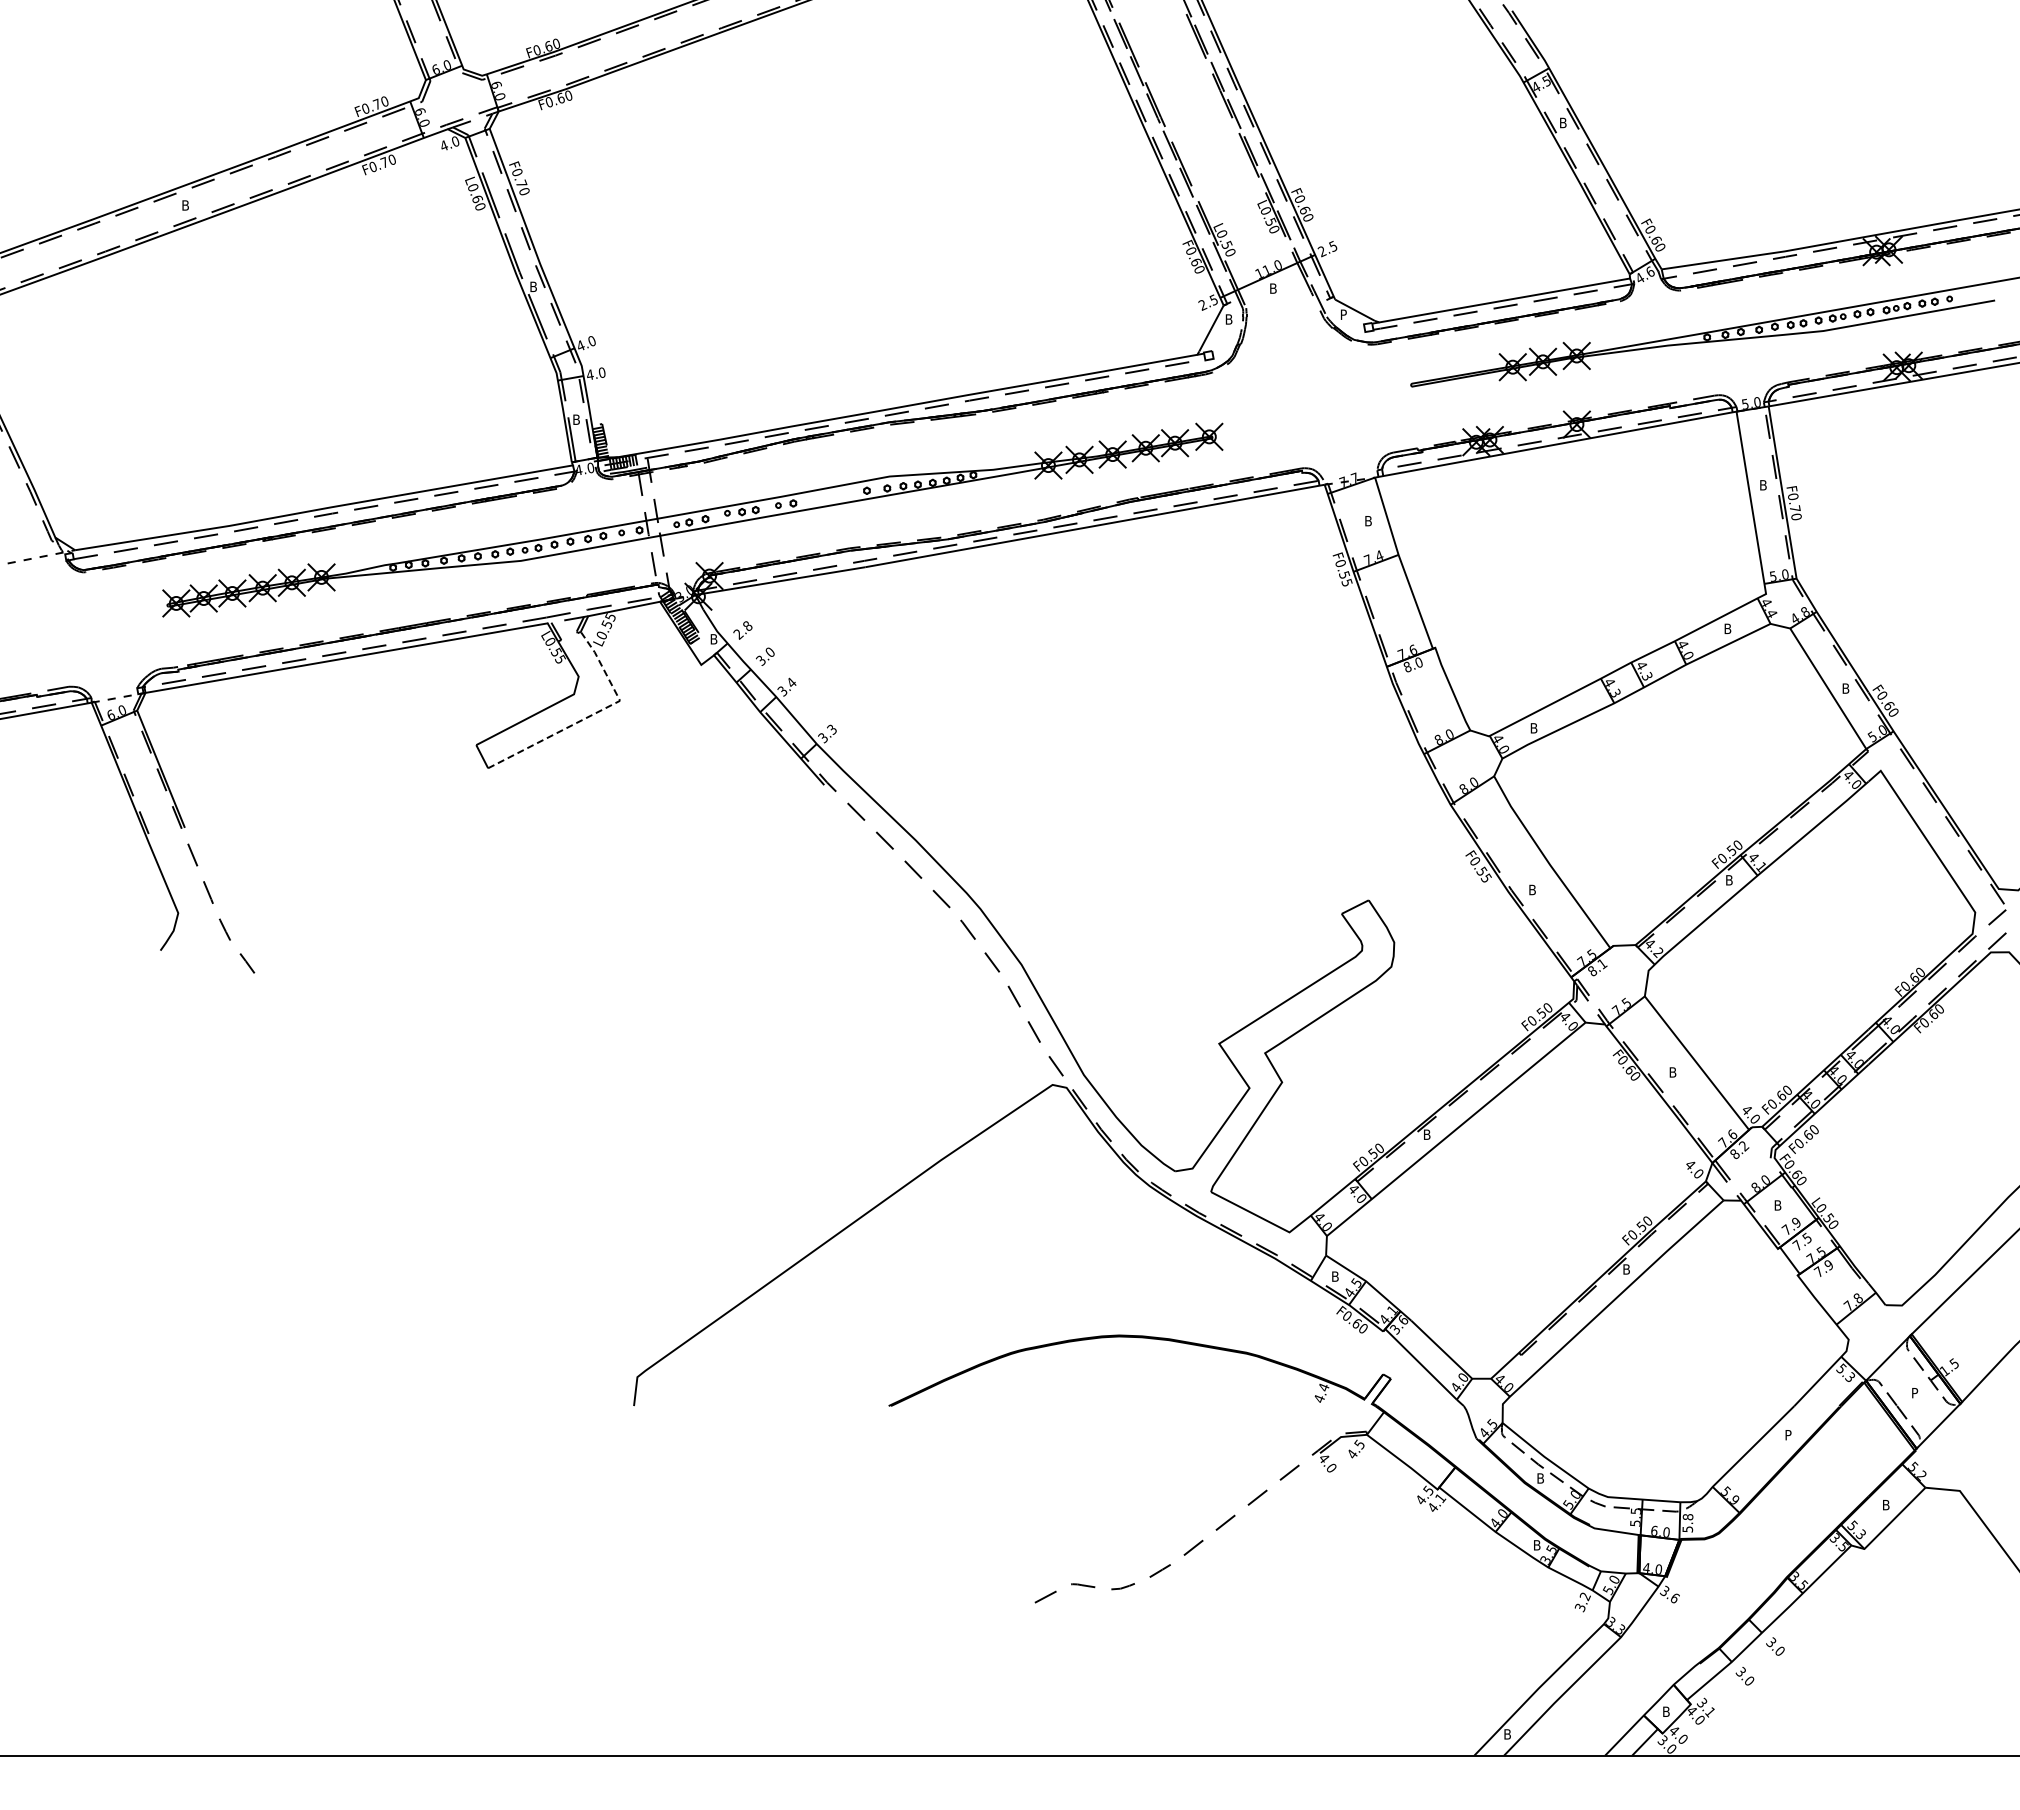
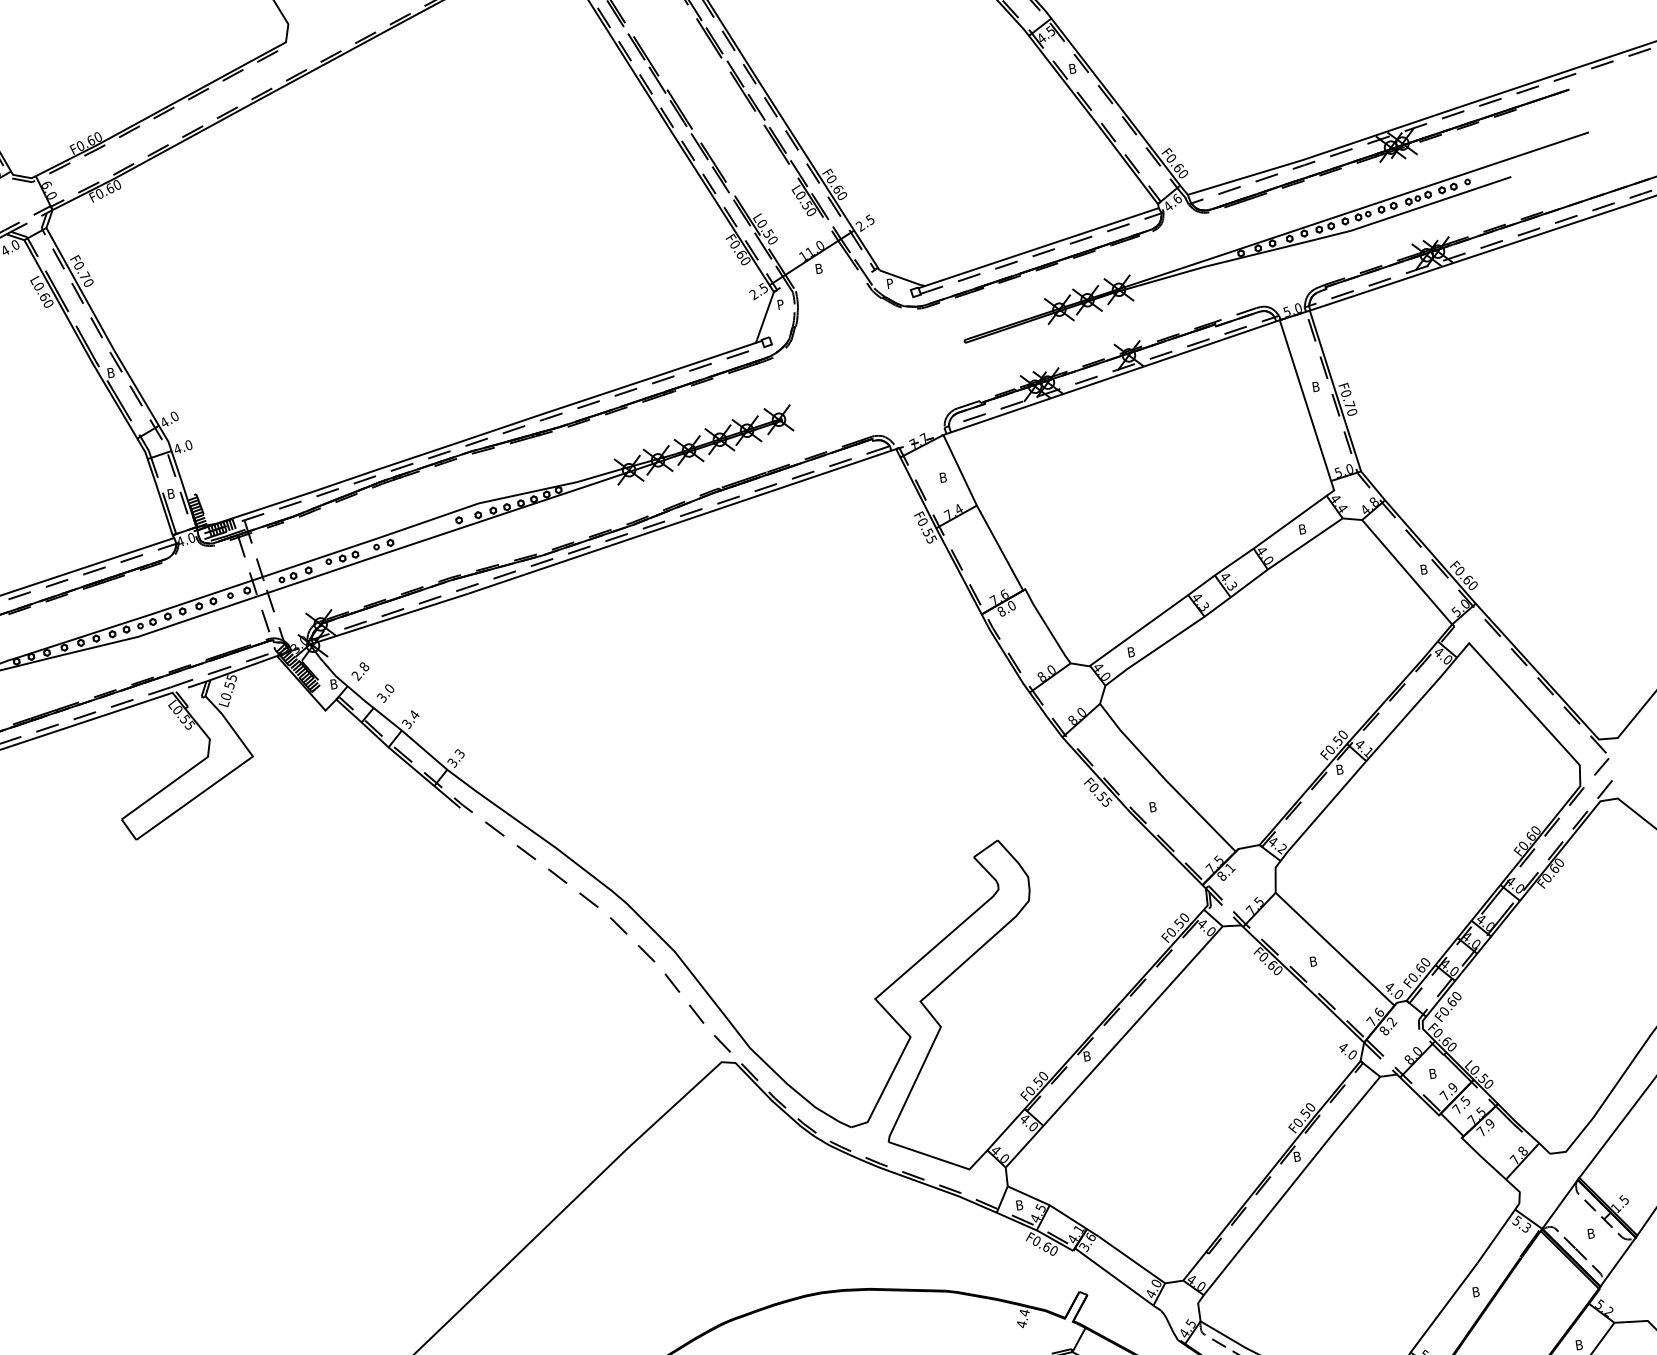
text: (1229, 319) -> (781, 304), B -> P
line: (590, 715) -> (226, 774), dashed -> solid
text: (1915, 1393) -> (1591, 1234), P -> B
text: (1789, 1435) -> (1476, 1292), P -> B

